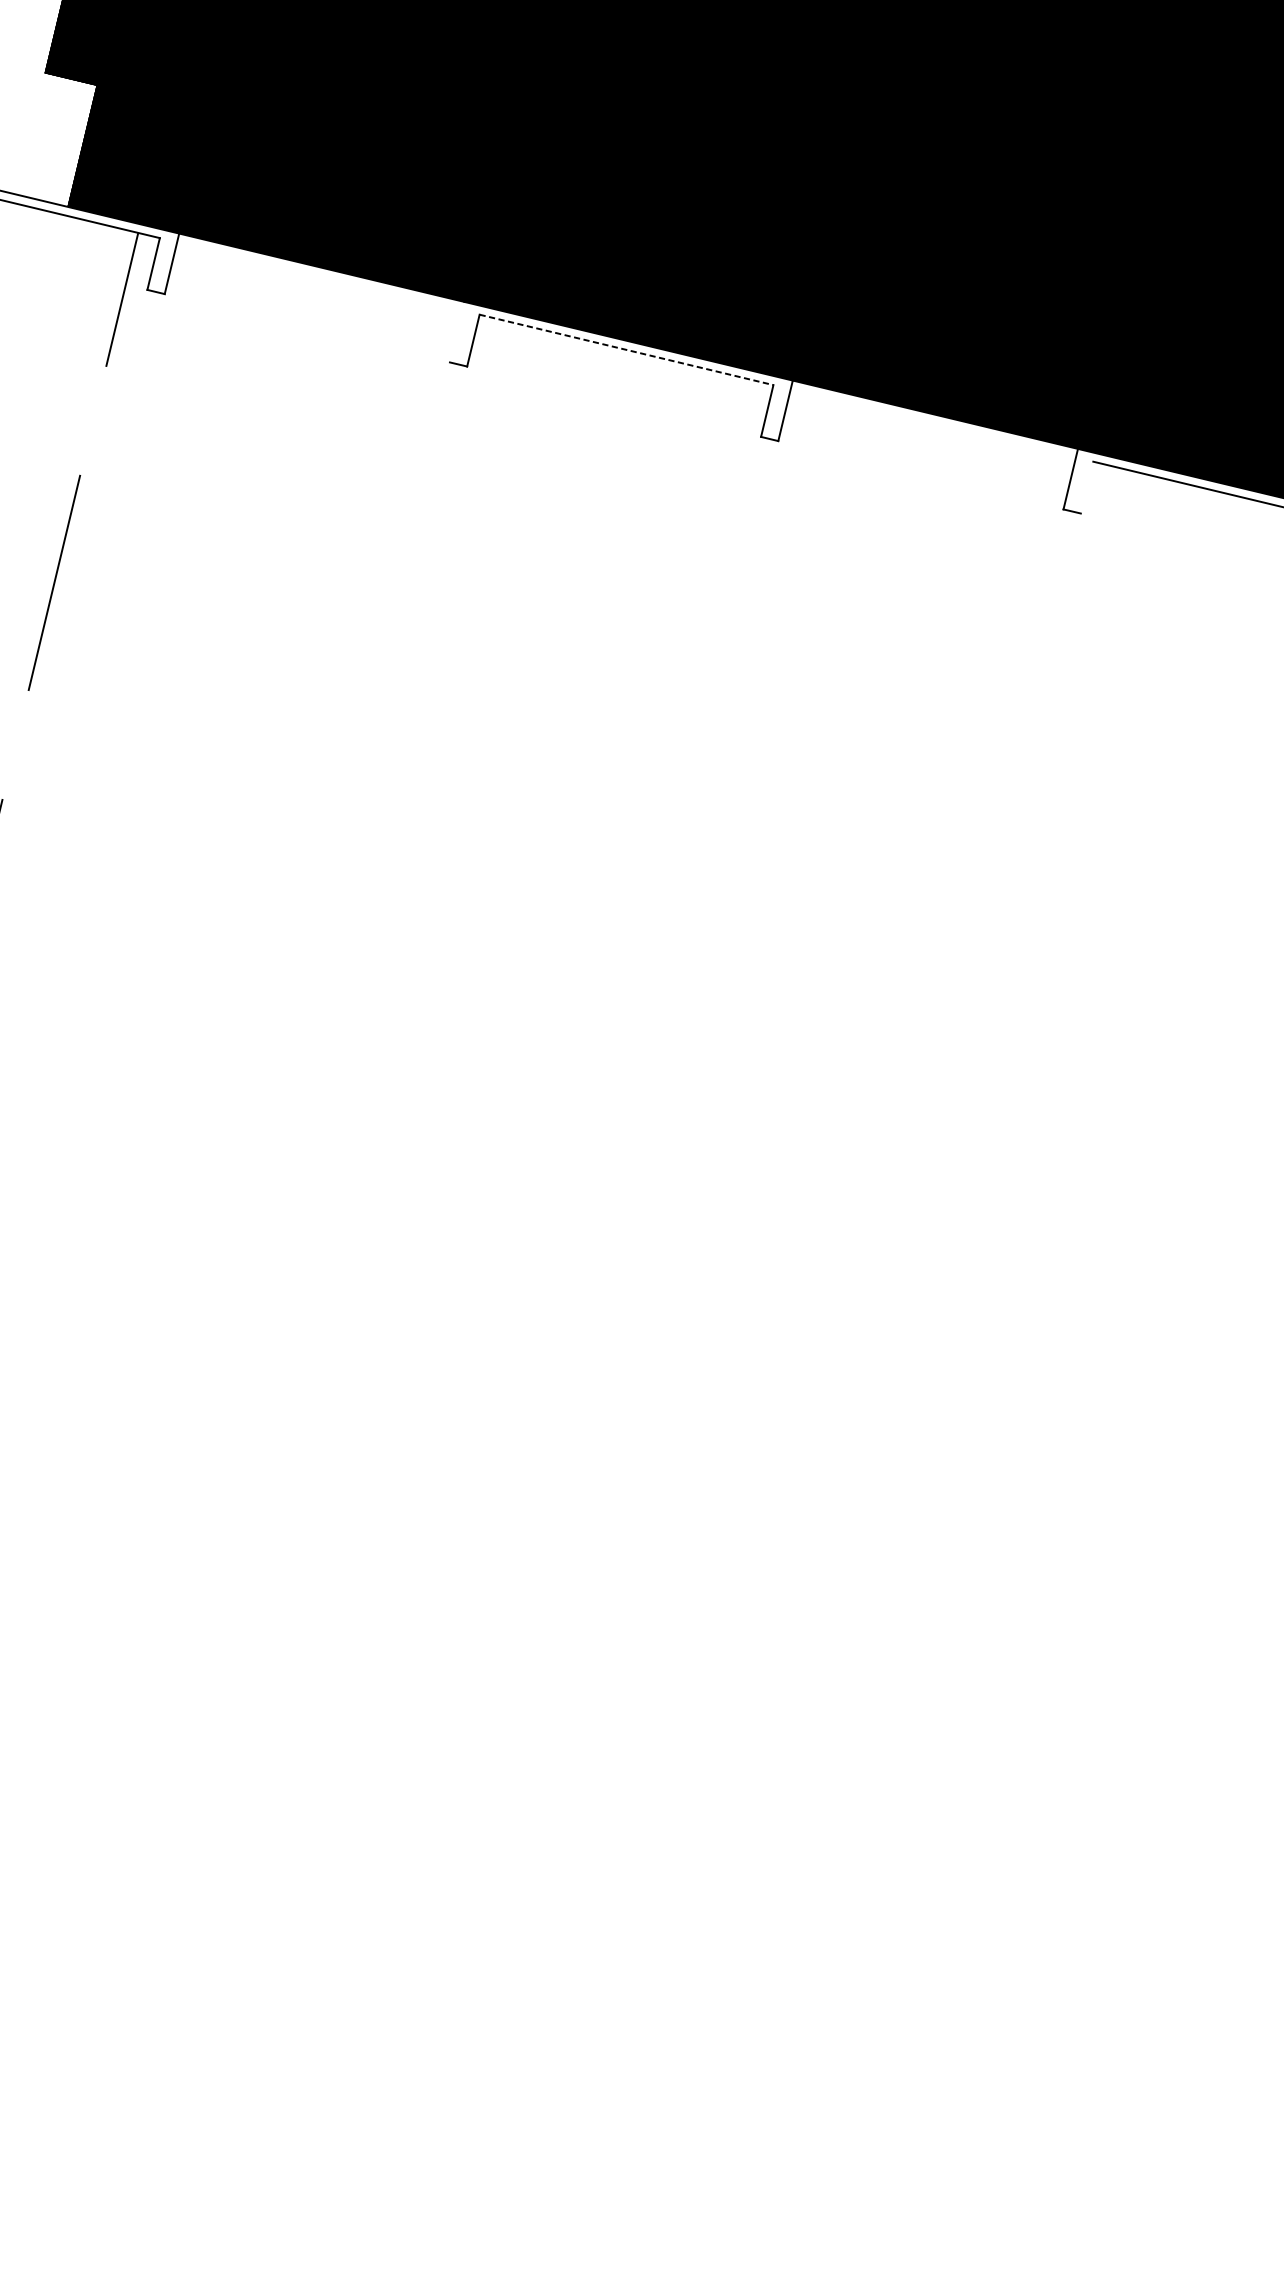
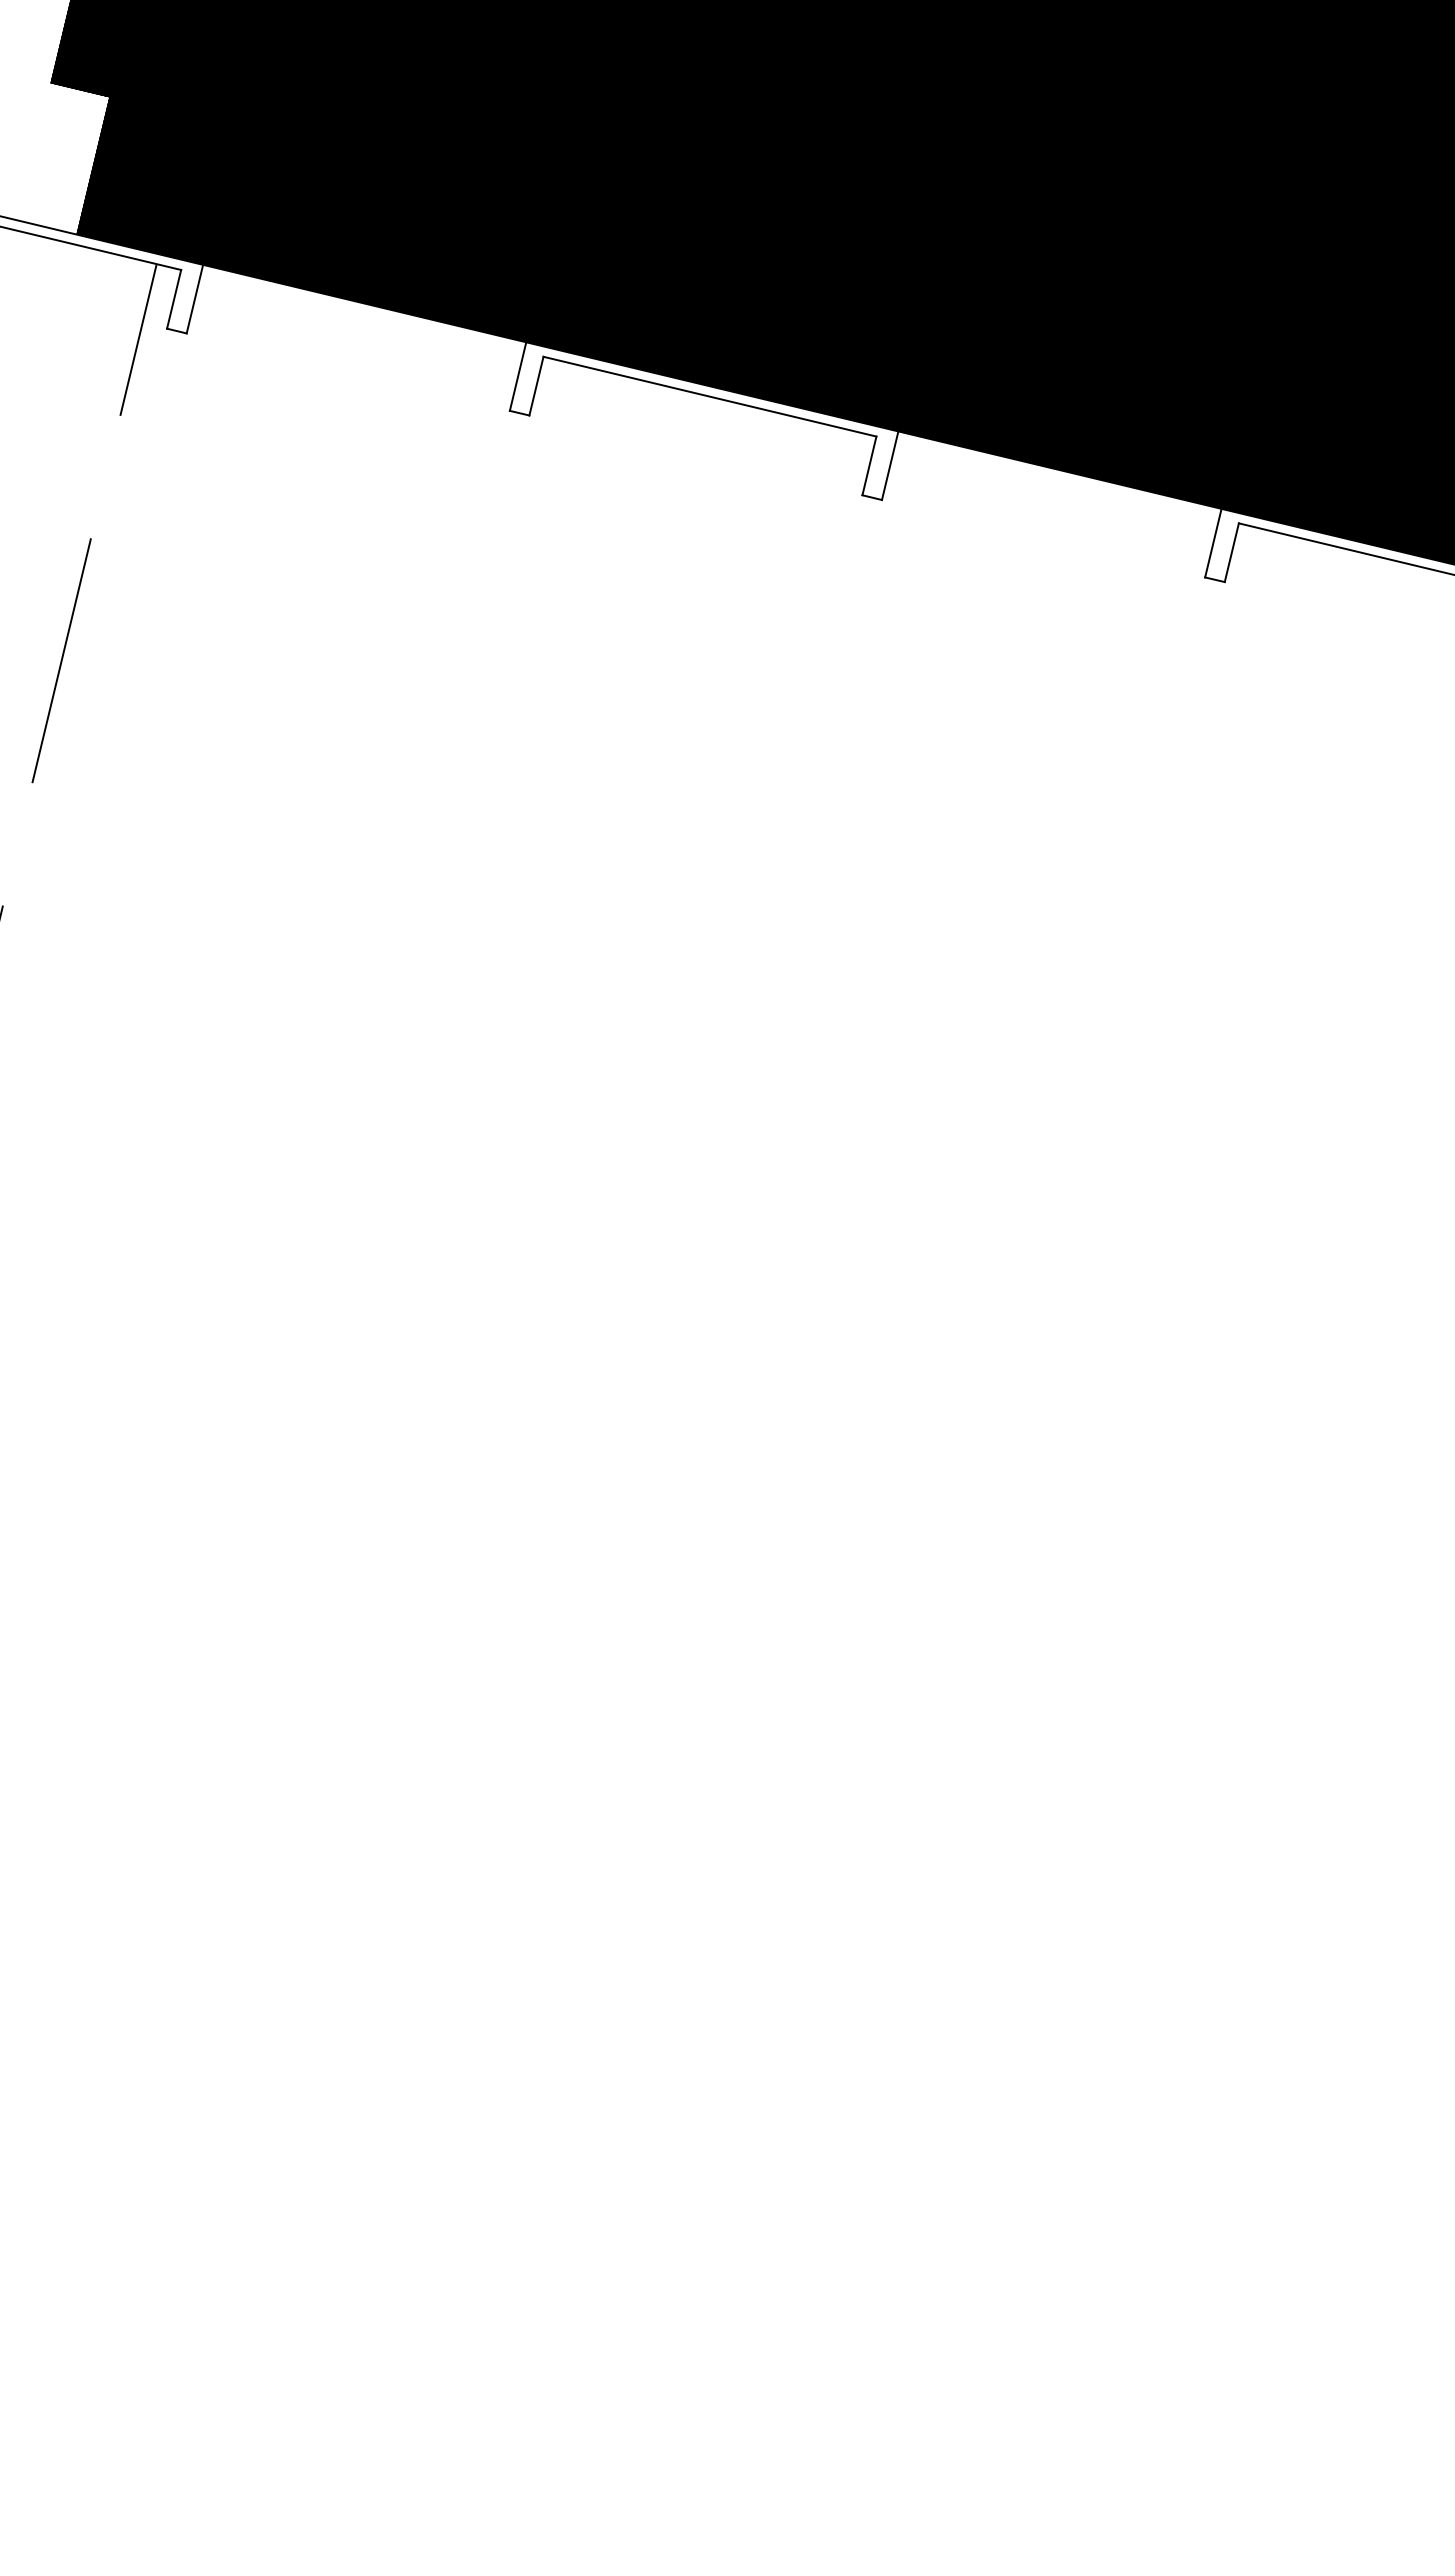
line: (456, 332) -> (517, 376), added
line: (626, 349) -> (710, 396), dashed -> solid
line: (1086, 487) -> (1231, 552), added

